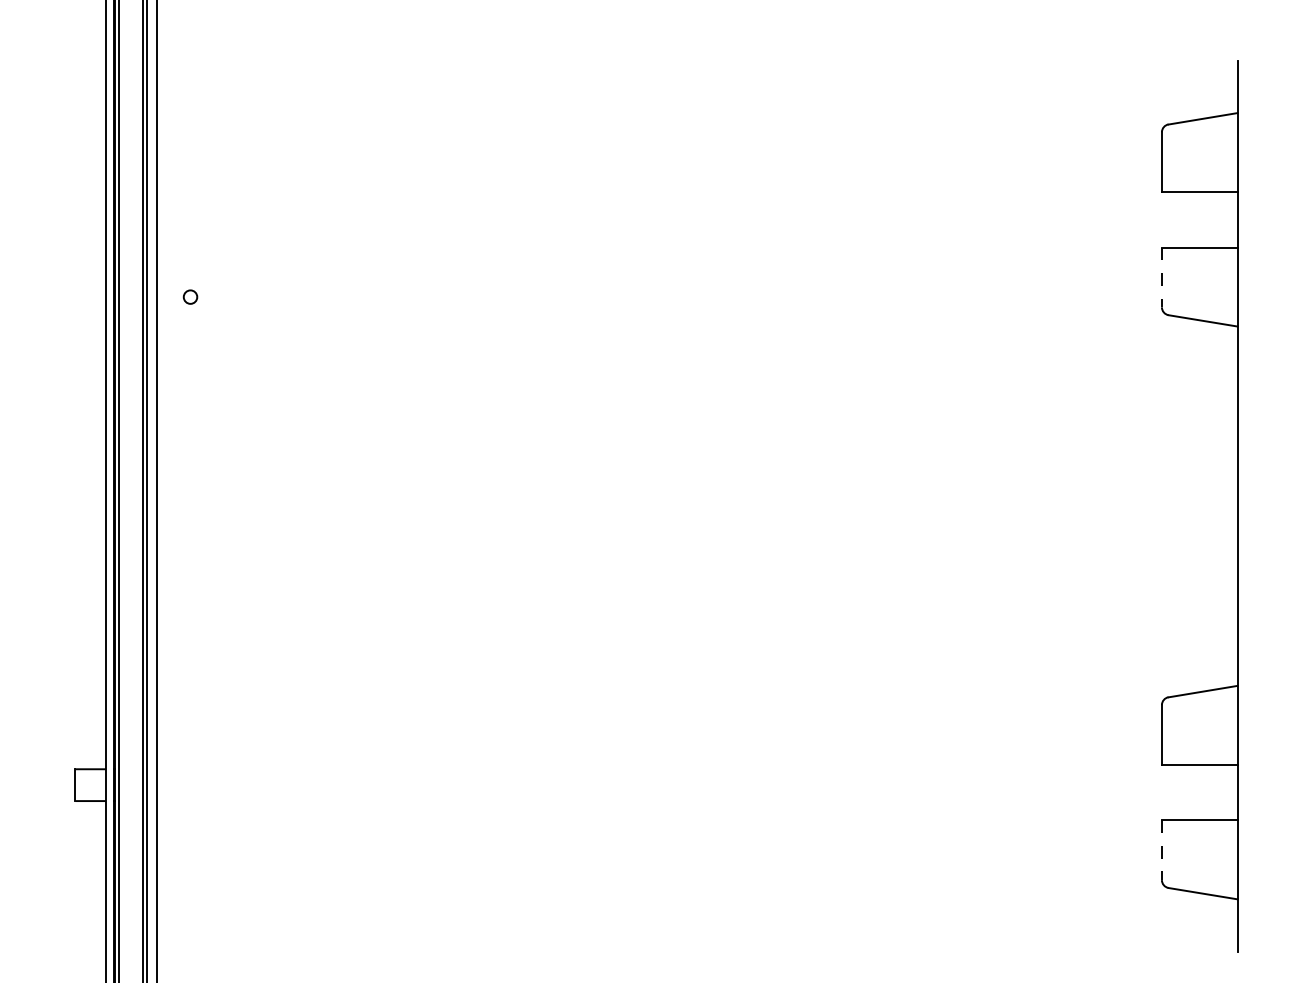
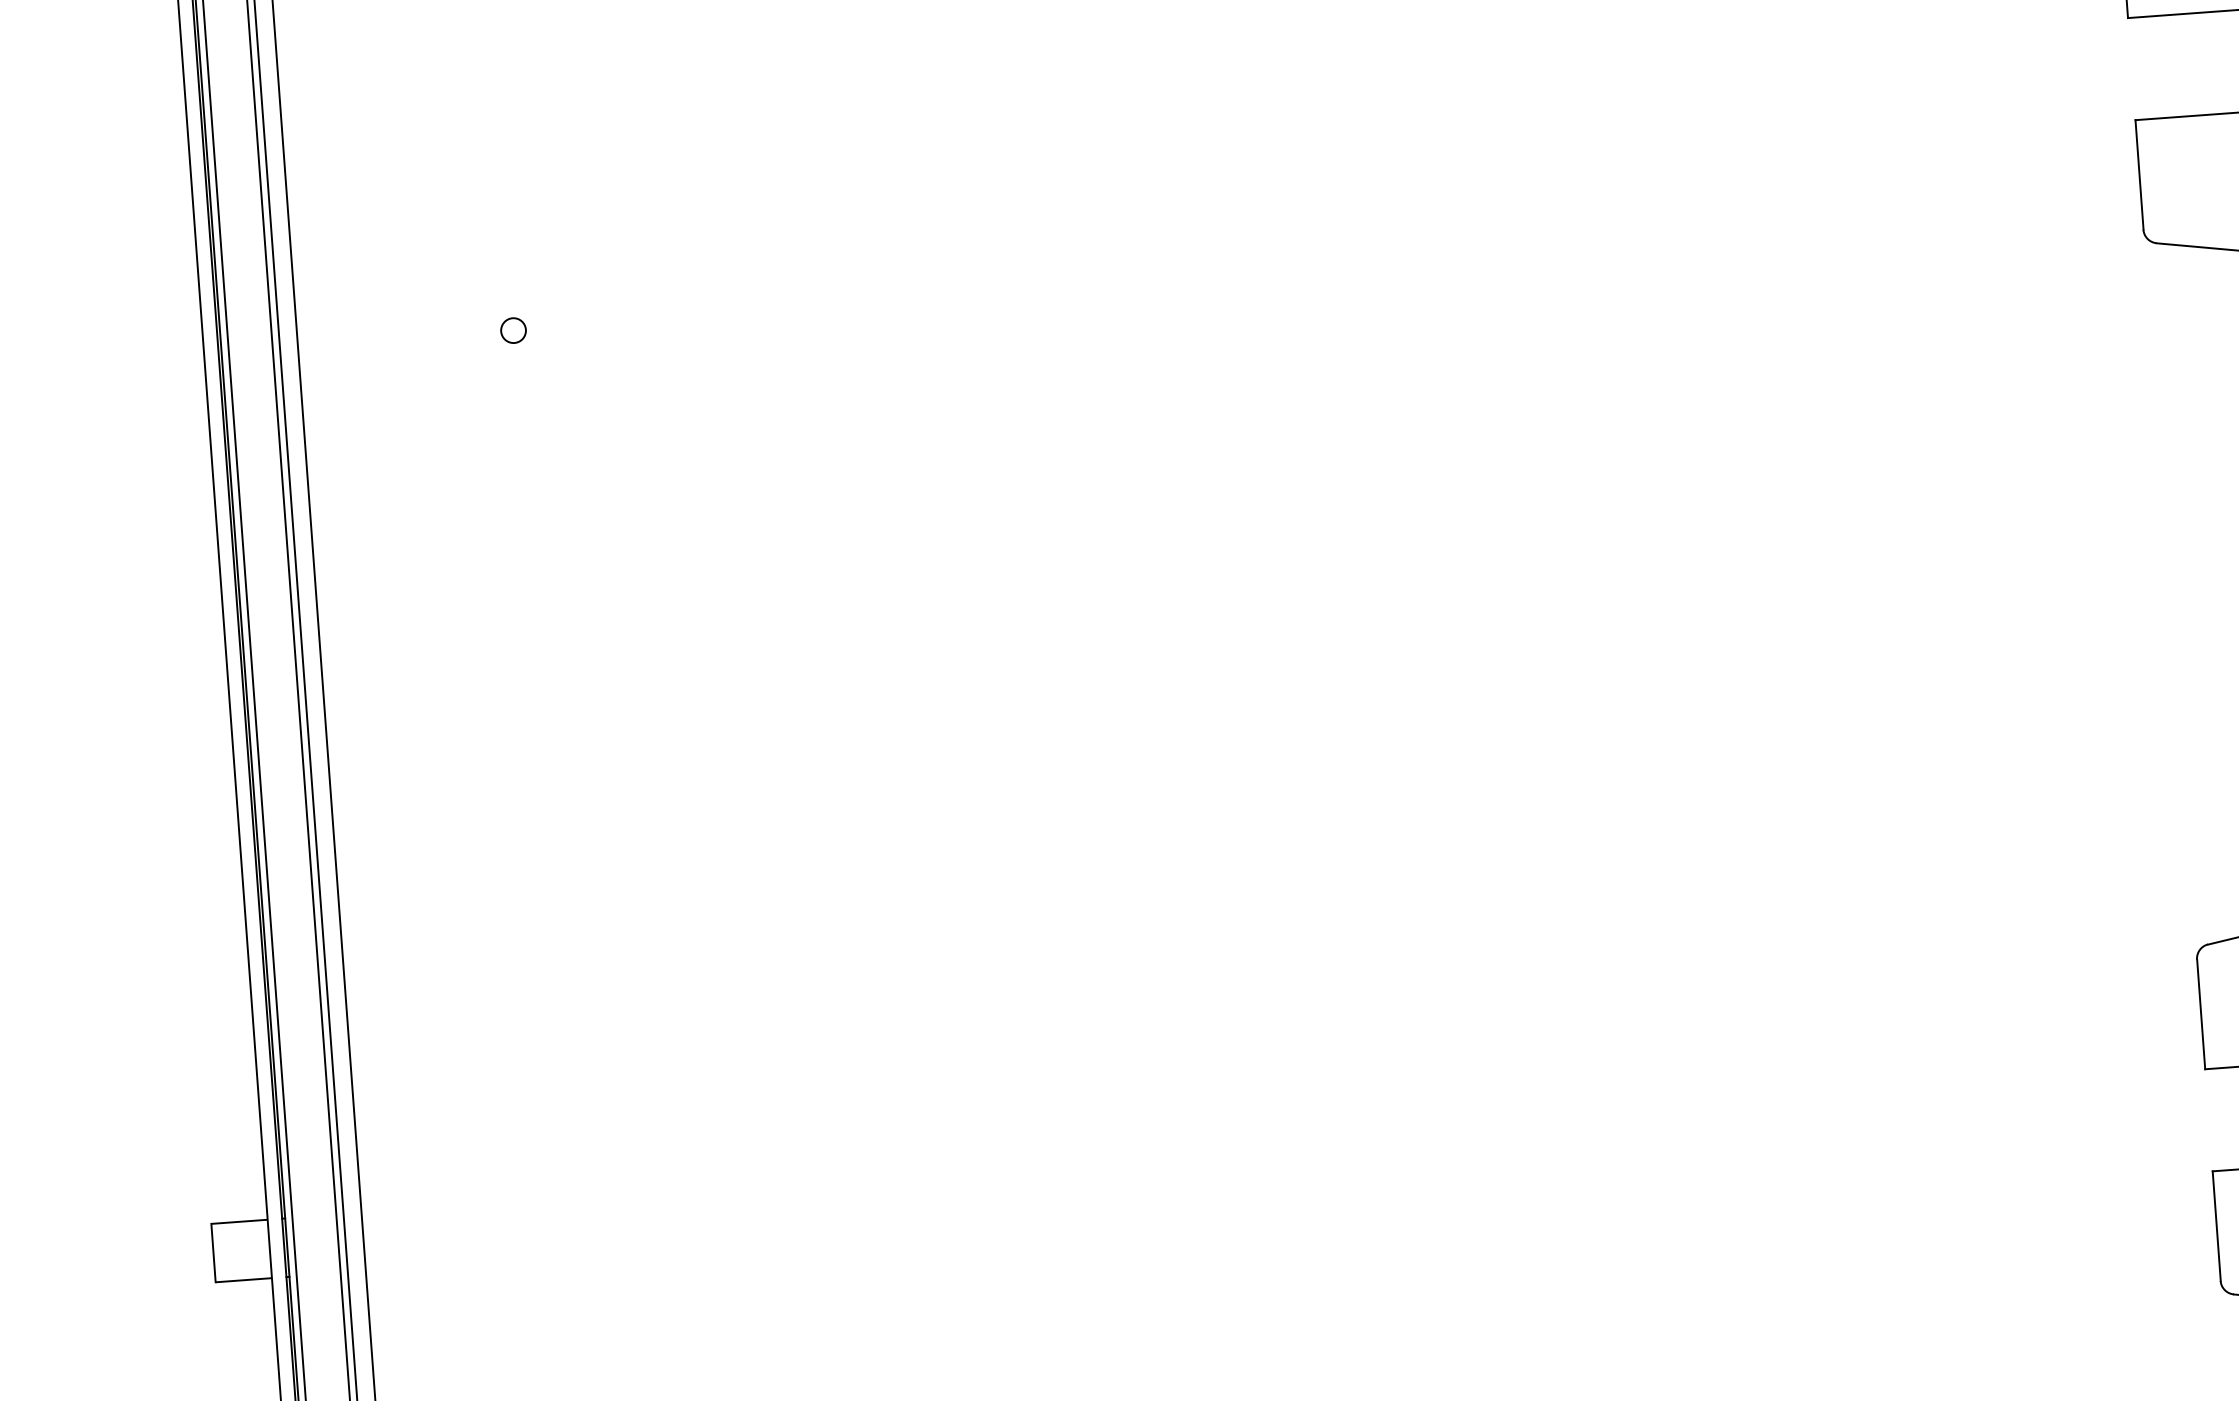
line: (1161, 277) -> (2138, 175), dashed -> solid
circle: (190, 296) -> (513, 329), moved
line: (1161, 850) -> (2215, 1226), dashed -> solid

